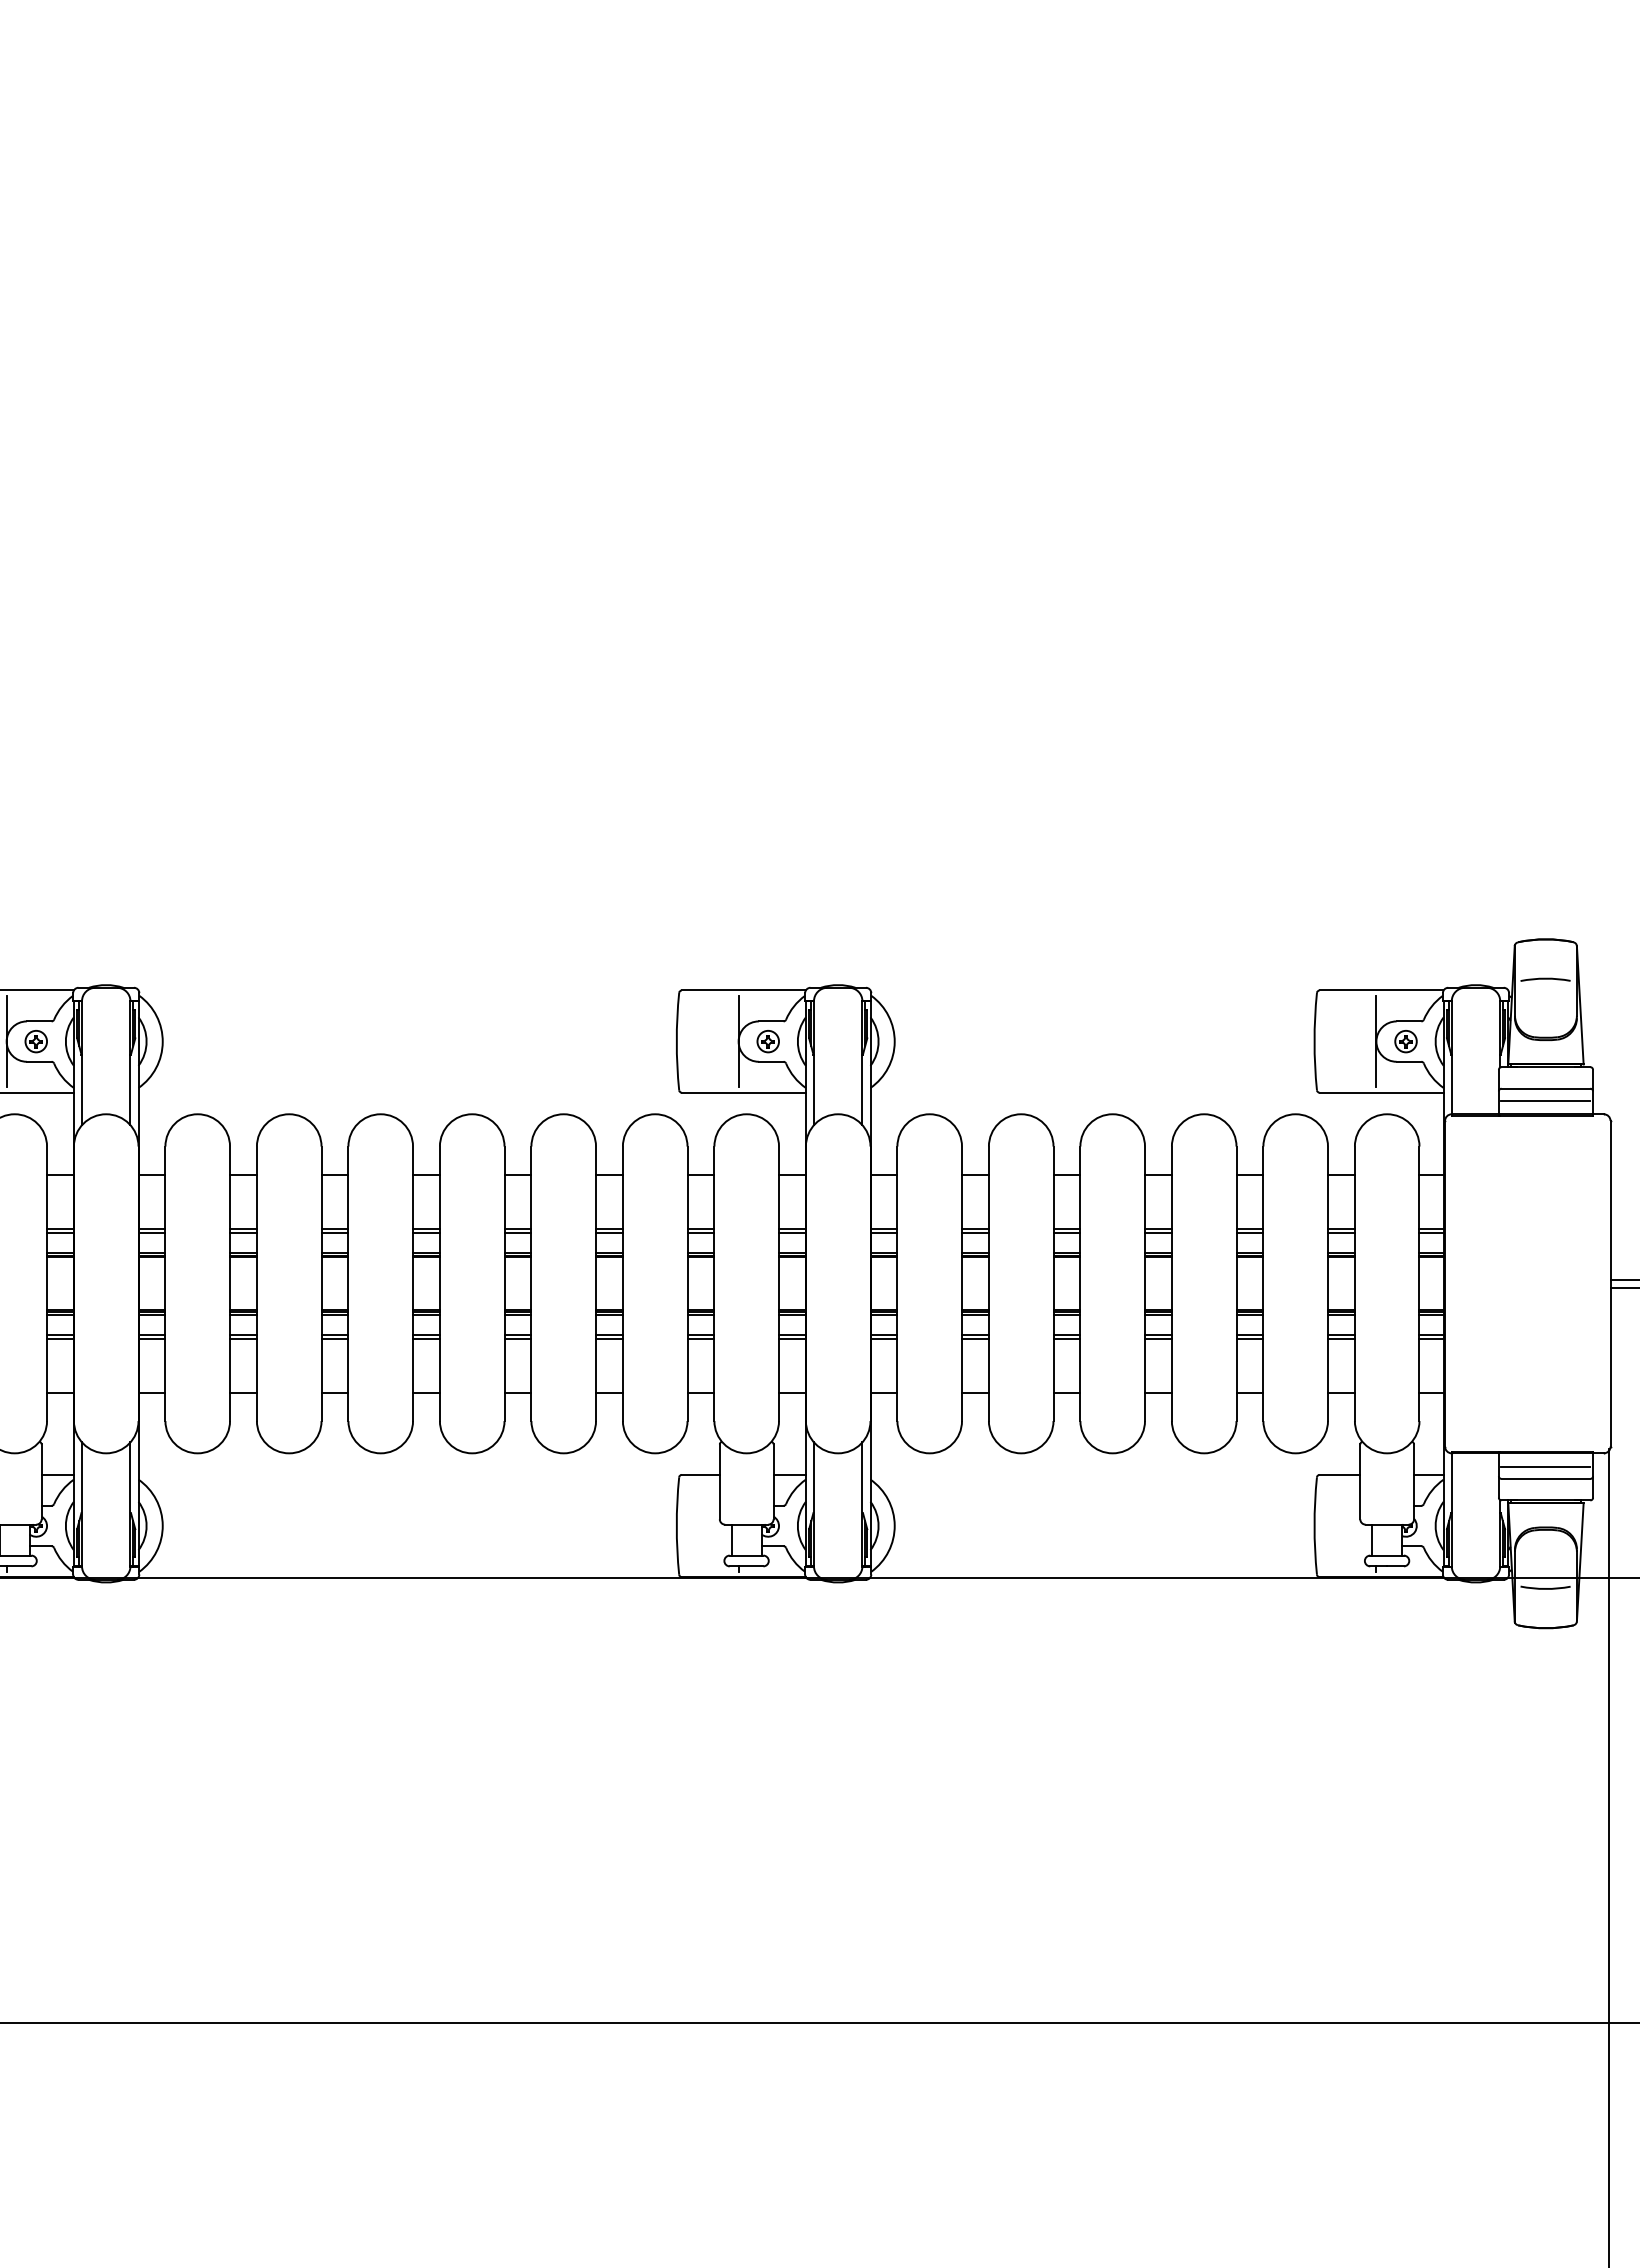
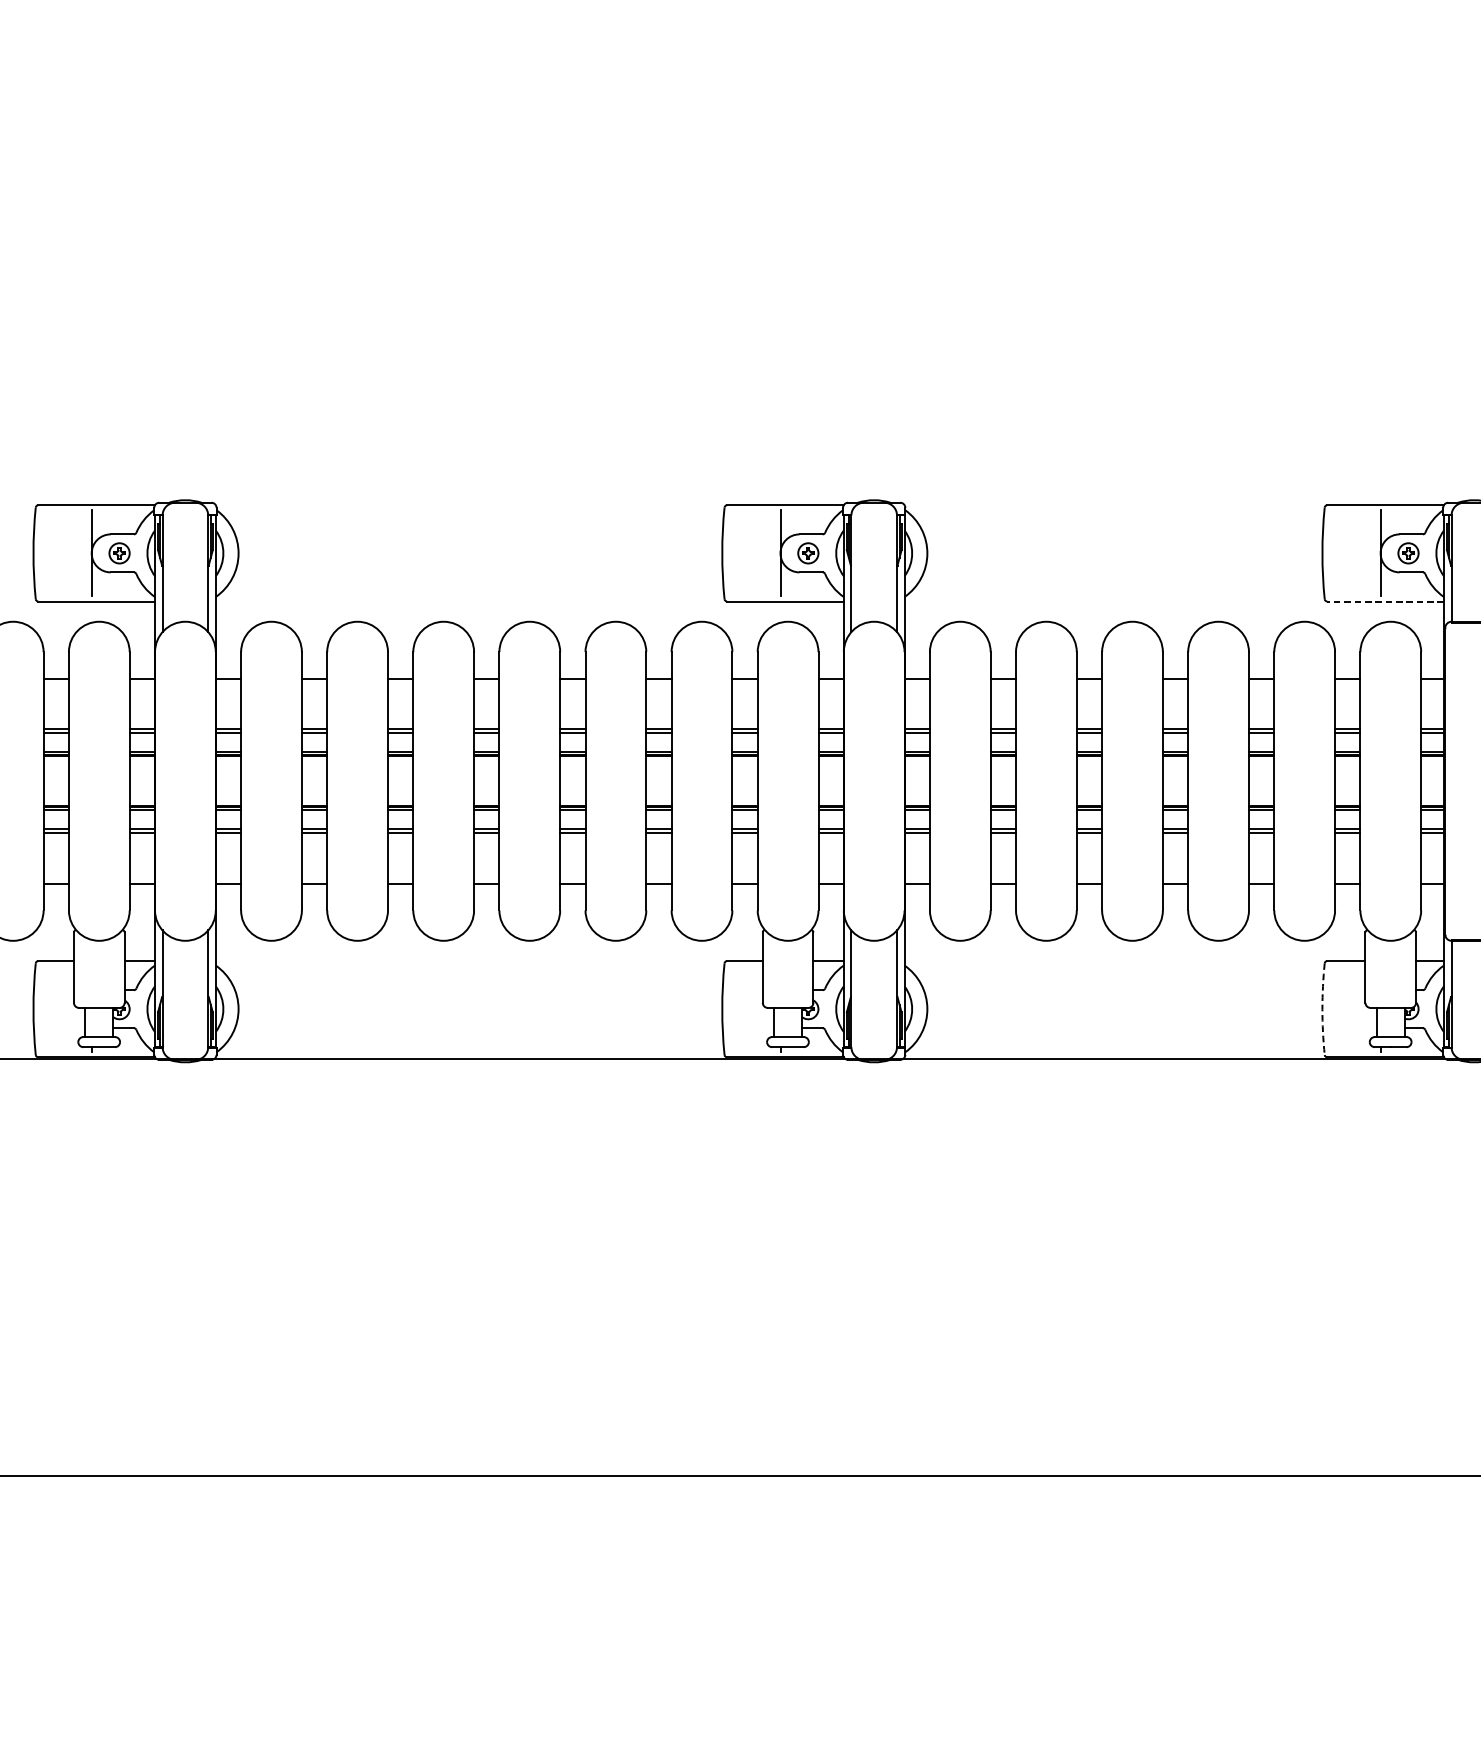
line: (1381, 1092) -> (1385, 601), solid -> dashed
arc: (1314, 1526) -> (1322, 1009), solid -> dashed

